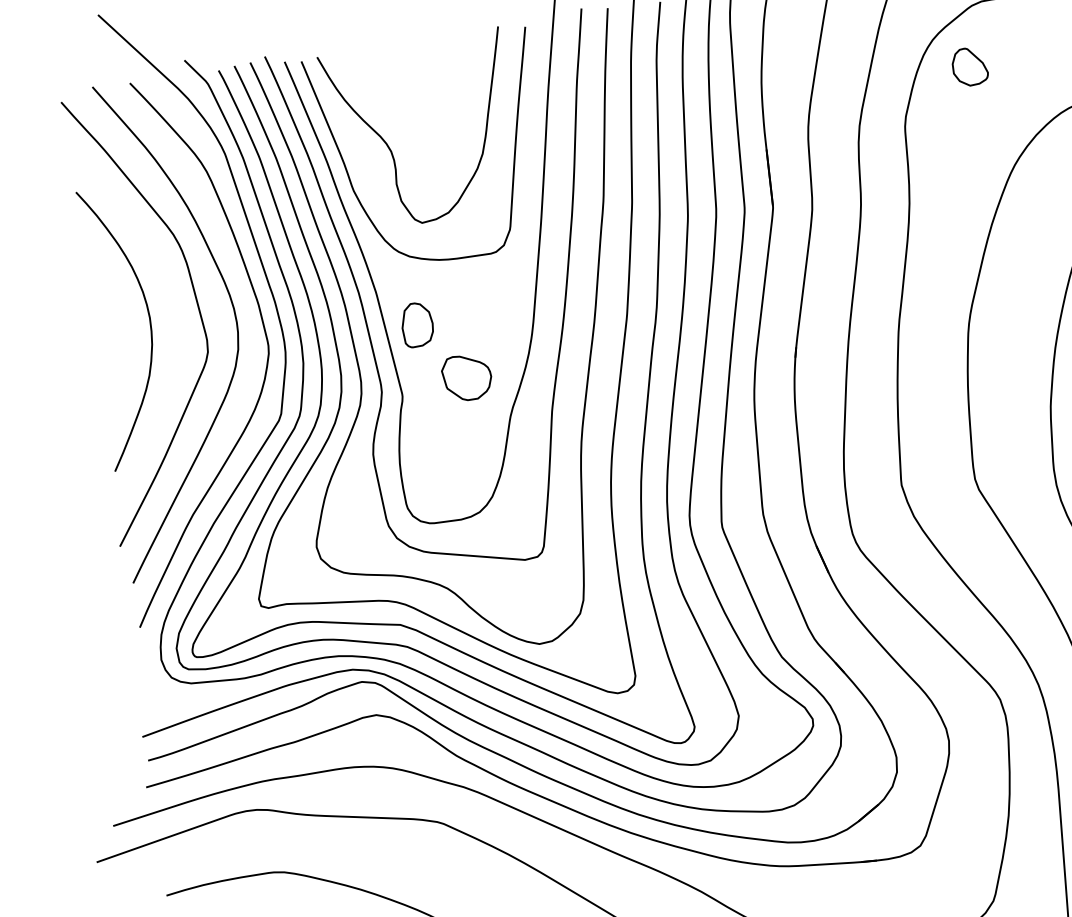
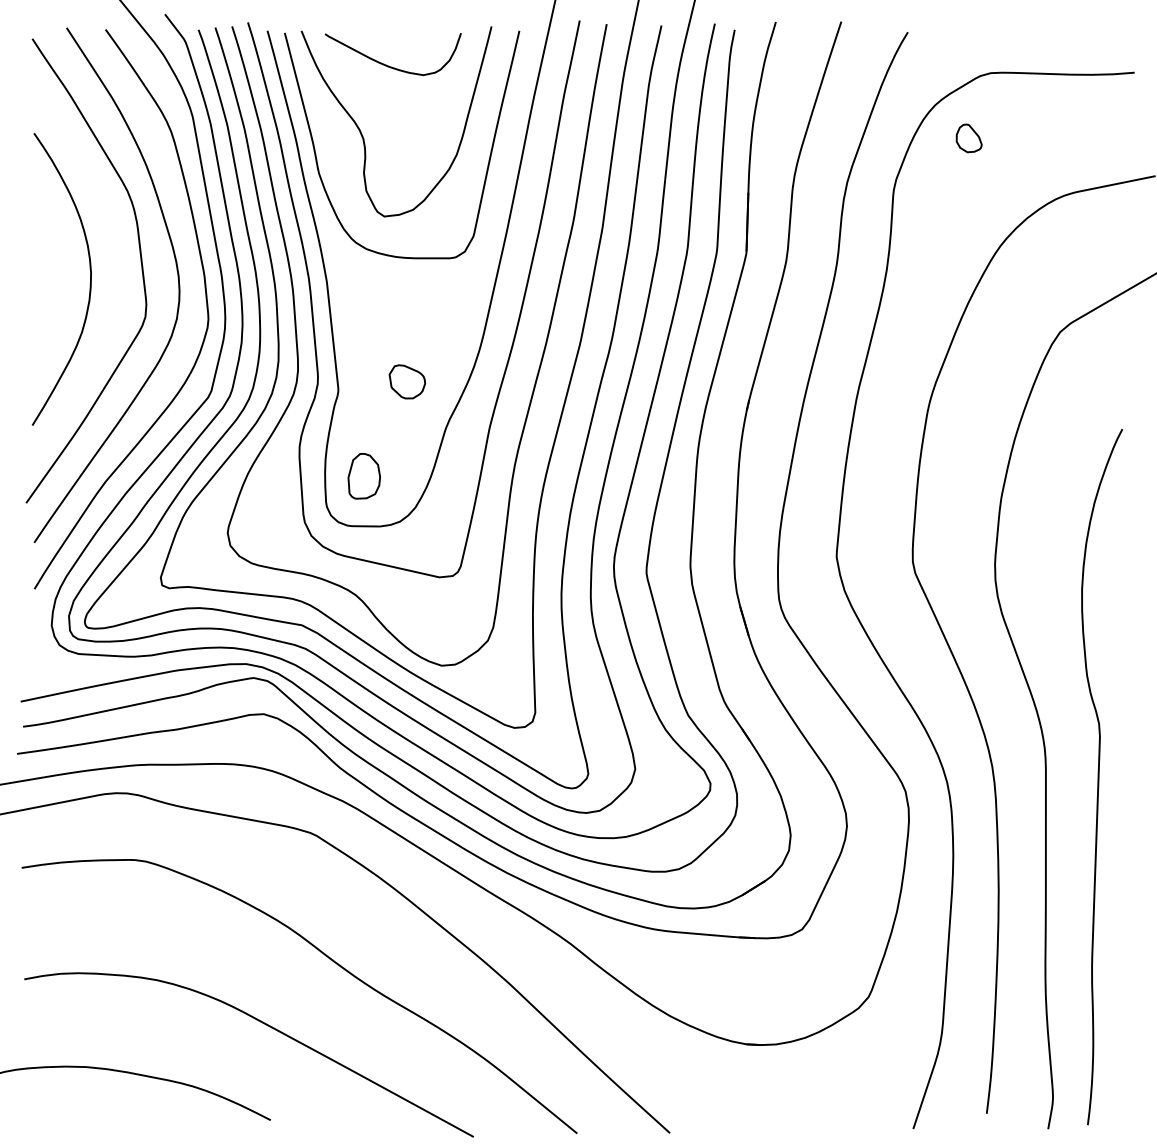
part: (969, 67) -> (968, 138), size x0.71
curve: (403, 77) -> (386, 64), added
part: (416, 325) -> (363, 476), moved
part: (467, 377) -> (407, 381), size x0.71

